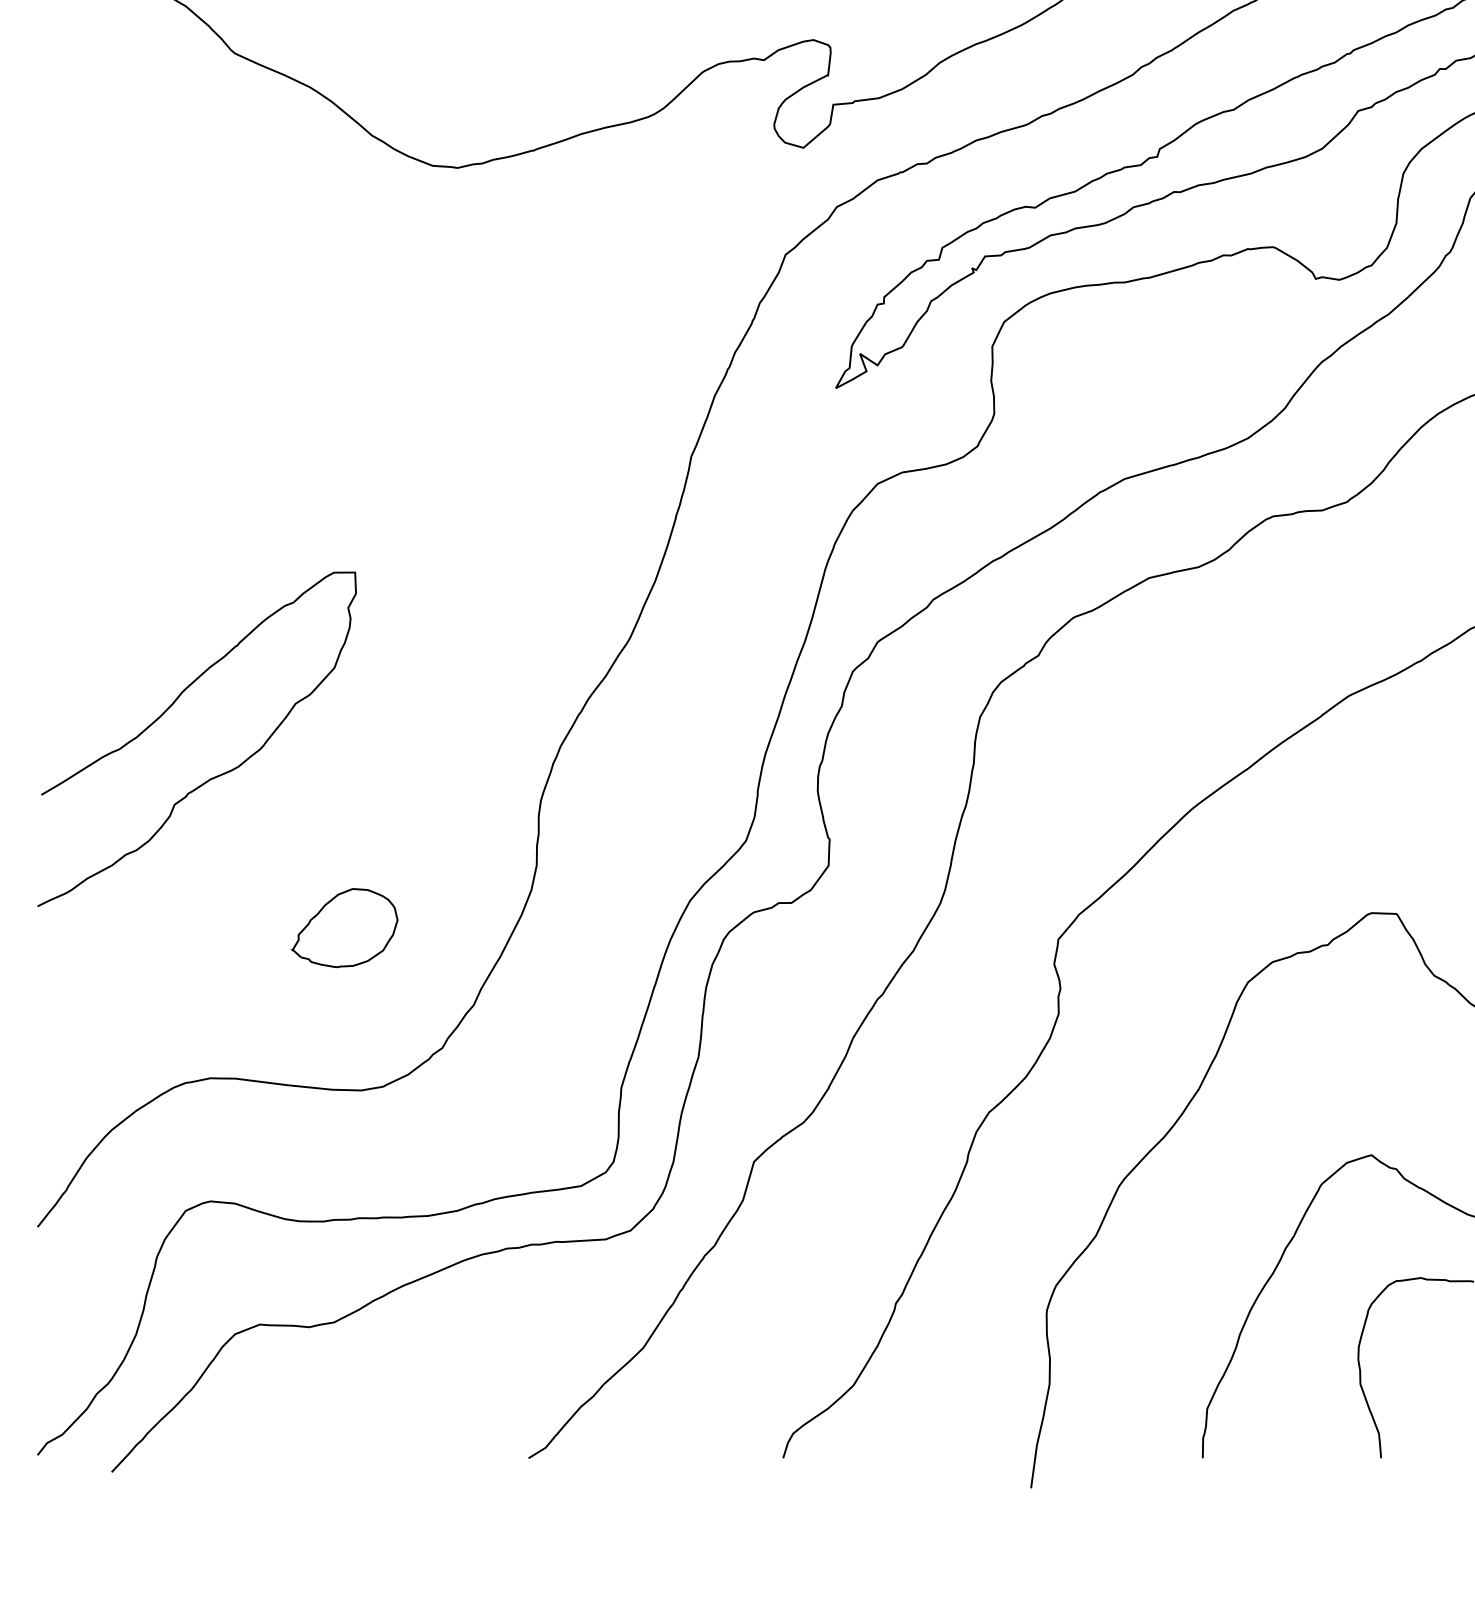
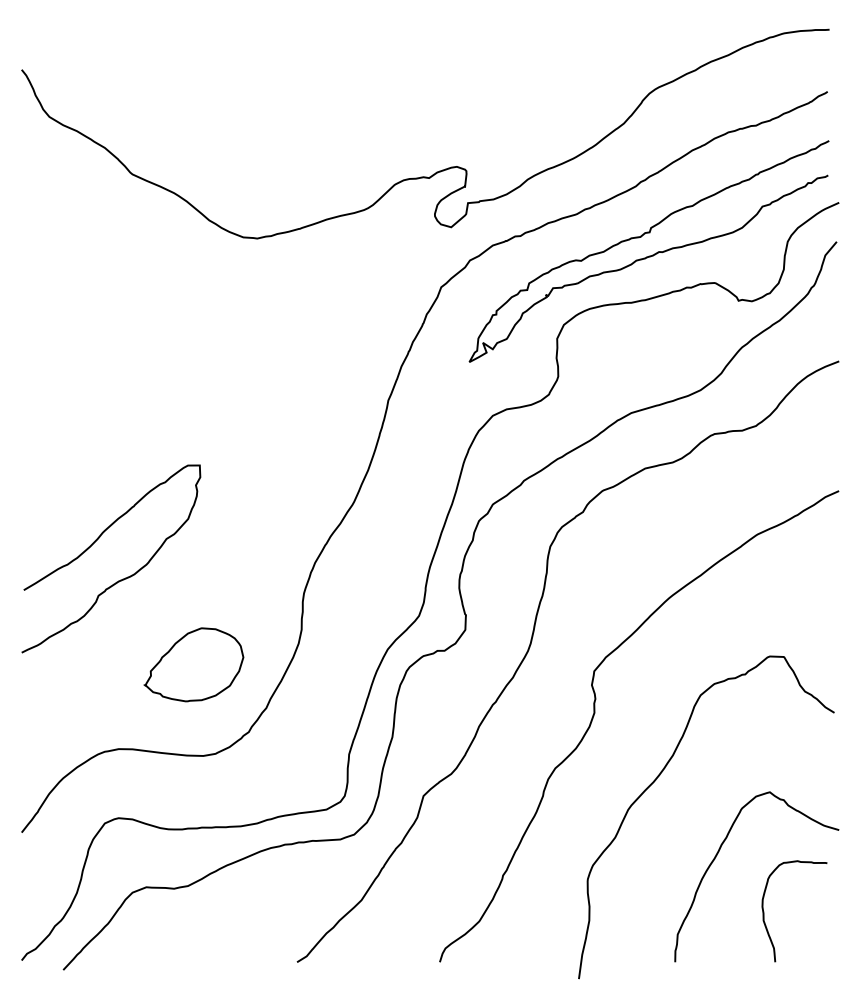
part: (343, 927) -> (193, 664), size x1.67

